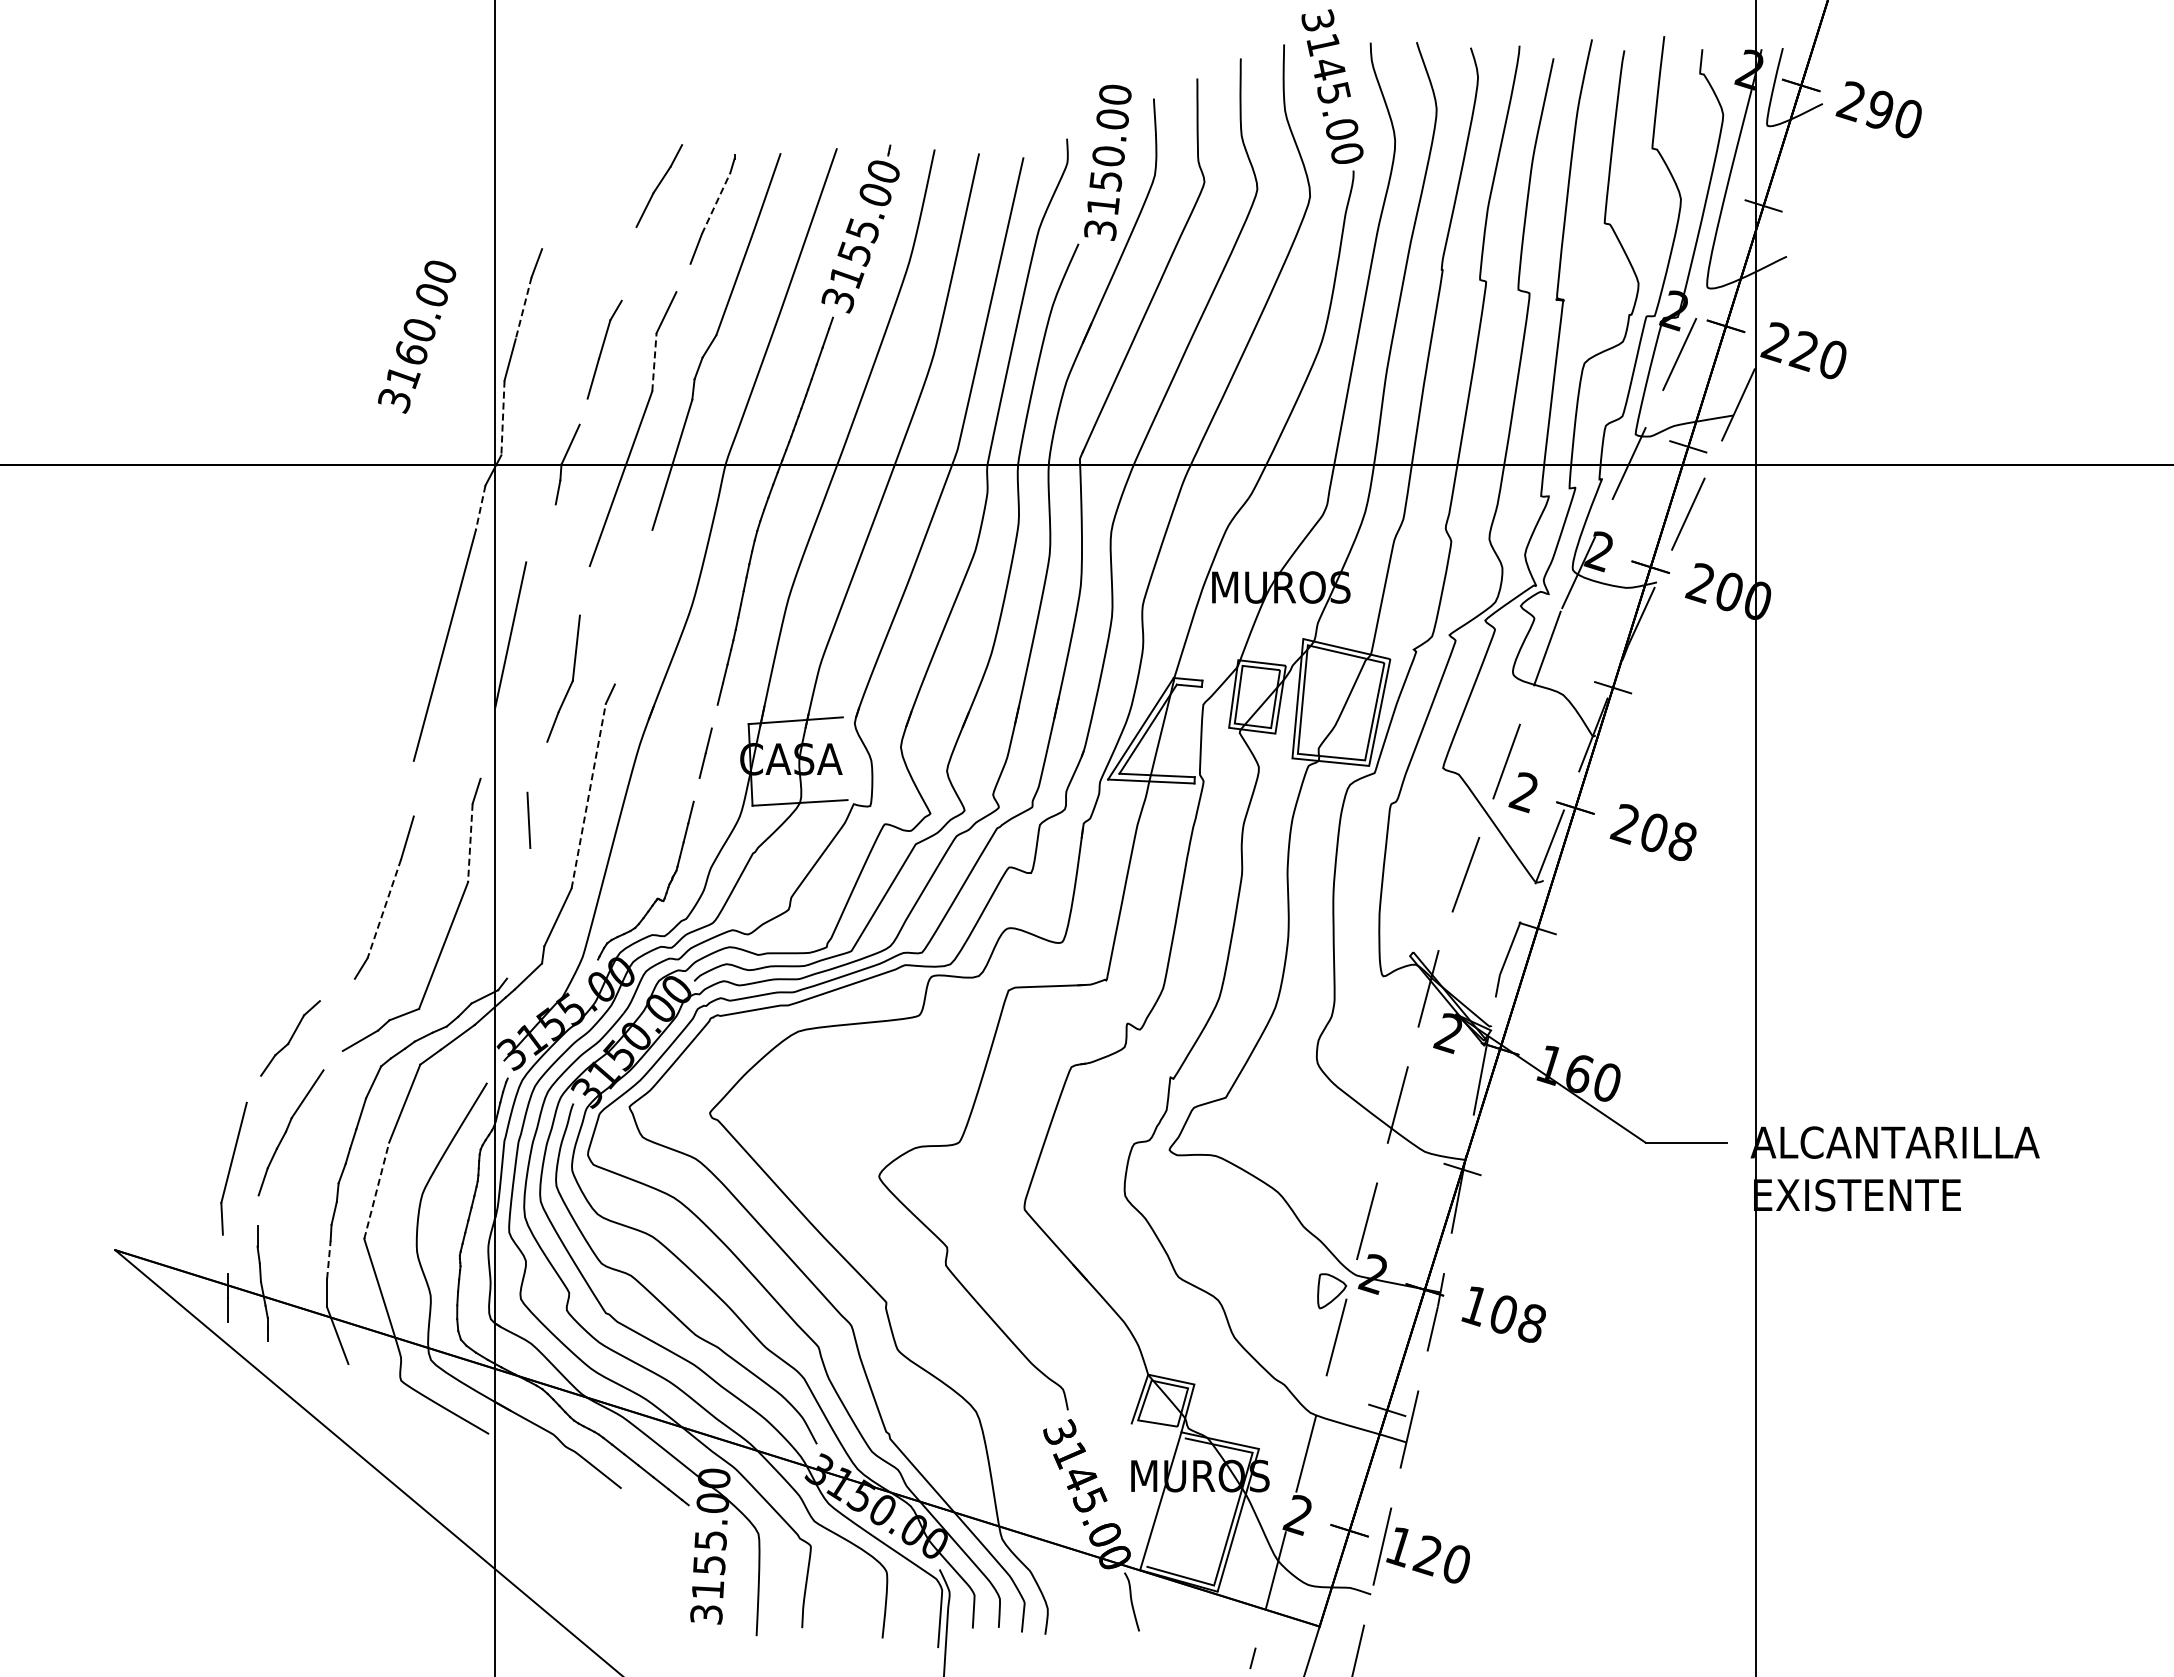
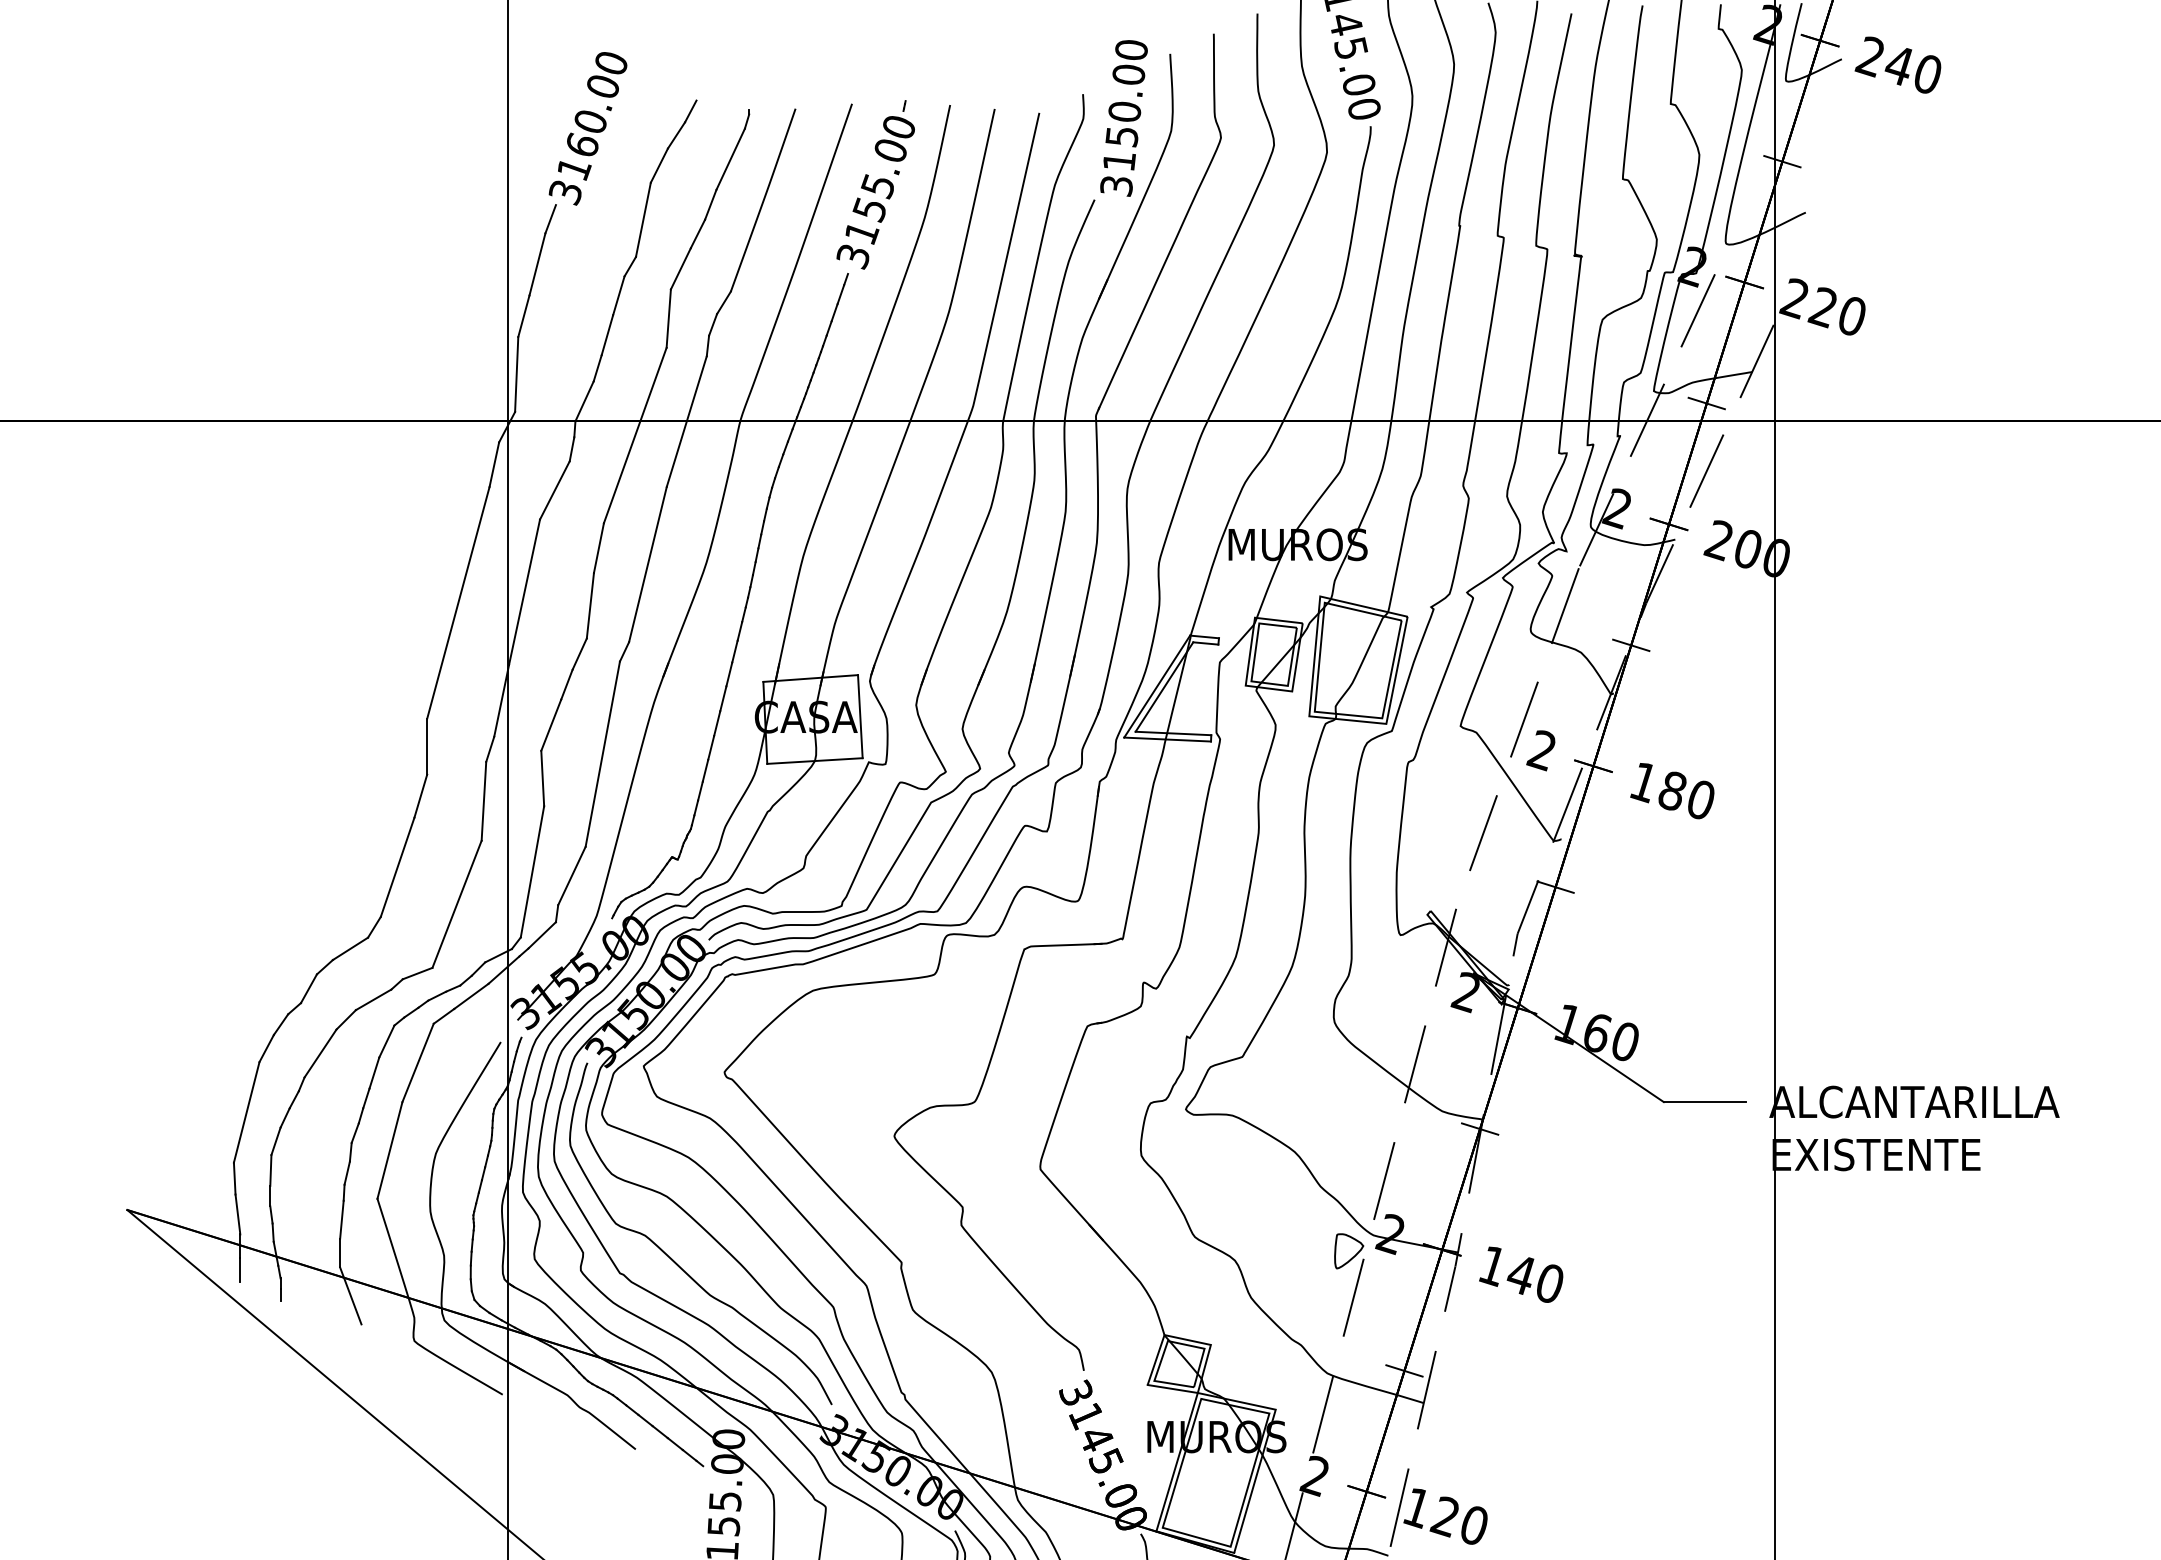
text: (1879, 110) -> (1898, 65), 290 -> 240
line: (716, 203) -> (731, 159), dashed -> solid
line: (628, 263) -> (642, 219), added
line: (683, 277) -> (697, 233), added
line: (523, 308) -> (537, 264), dashed -> solid
text: (417, 336) -> (588, 128), moved
line: (654, 361) -> (668, 317), dashed -> solid
line: (583, 411) -> (597, 368), added
line: (502, 418) -> (516, 375), dashed -> solid
line: (480, 507) -> (494, 464), dashed -> solid
line: (540, 533) -> (554, 490), added
line: (584, 590) -> (598, 547), added
line: (633, 606) -> (647, 563), added
line: (714, 716) -> (729, 674), added
line: (487, 742) -> (501, 700), added
line: (844, 758) -> (859, 716), added
line: (537, 766) -> (551, 724), added
line: (413, 788) -> (426, 746), added
line: (696, 789) -> (710, 747), added
line: (588, 796) -> (602, 754), dashed -> solid
text: (1652, 832) -> (1670, 790), 208 -> 180
line: (470, 843) -> (484, 801), dashed -> solid
line: (384, 909) -> (397, 868), dashed -> solid
line: (518, 913) -> (532, 872), added
line: (336, 989) -> (349, 948), added
line: (332, 1060) -> (345, 1019), added
line: (253, 1088) -> (266, 1047), added
line: (376, 1190) -> (389, 1150), dashed -> solid
line: (257, 1210) -> (270, 1170), added
line: (224, 1254) -> (237, 1214), added
line: (328, 1259) -> (341, 1219), dashed -> solid
text: (1517, 1318) -> (1535, 1278), 108 -> 140
line: (1156, 1428) -> (1172, 1389), added
line: (1165, 1502) -> (1181, 1463), added

